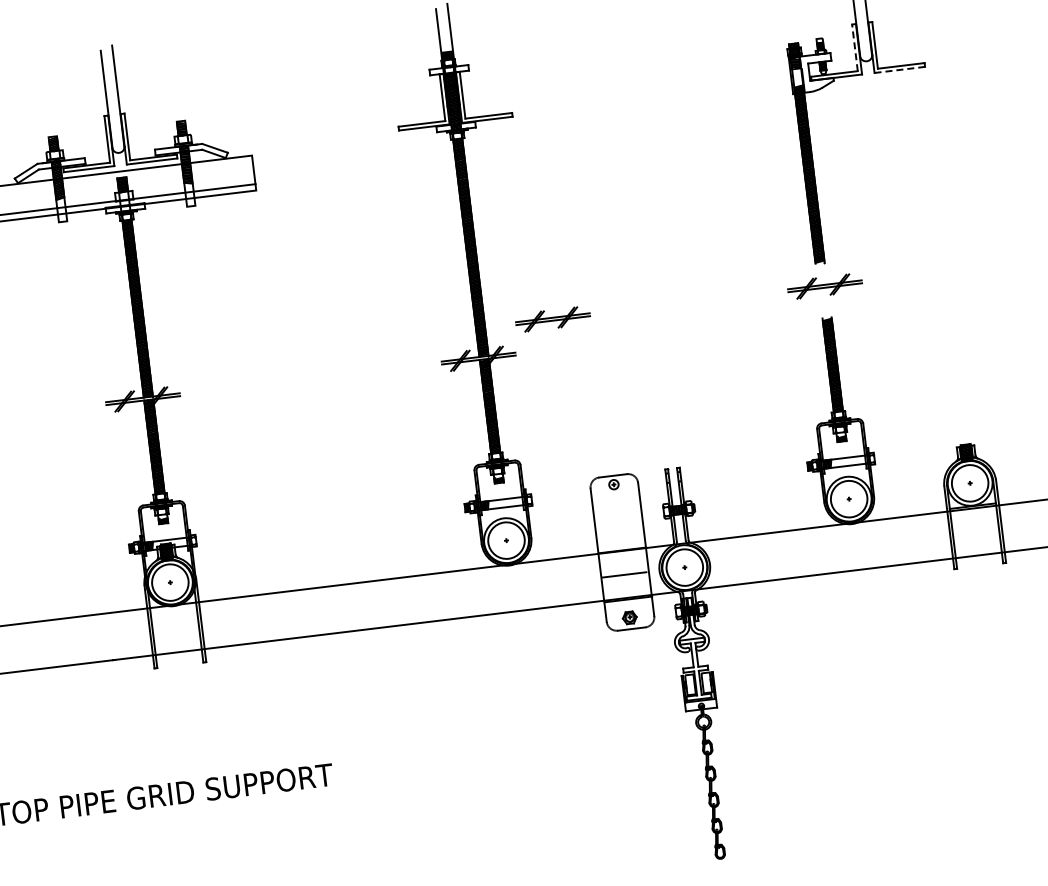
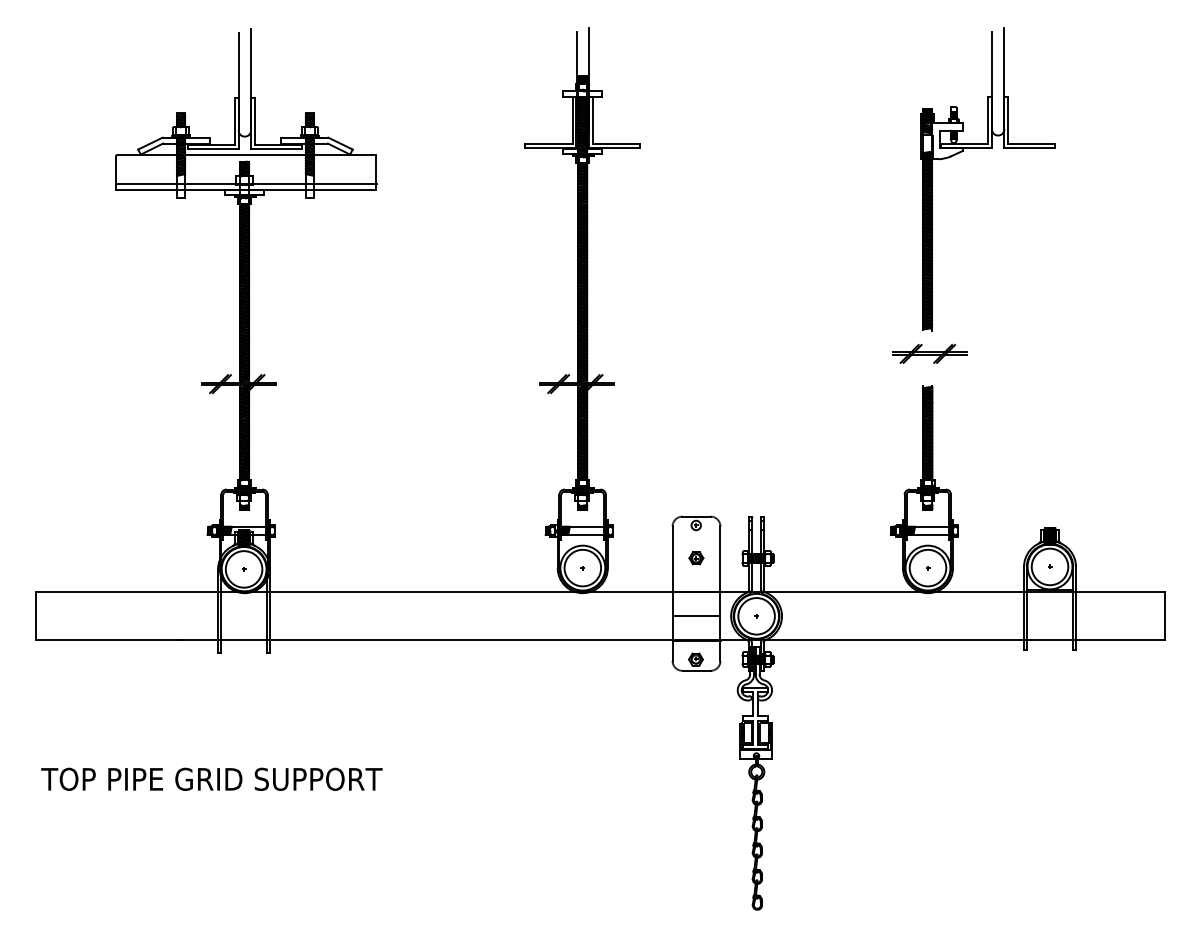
line: (854, 47) -> (987, 120), dashed -> solid
line: (900, 70) -> (1030, 148), dashed -> solid
part: (552, 318) -> (655, 353), removed
part: (618, 517) -> (696, 558), added

